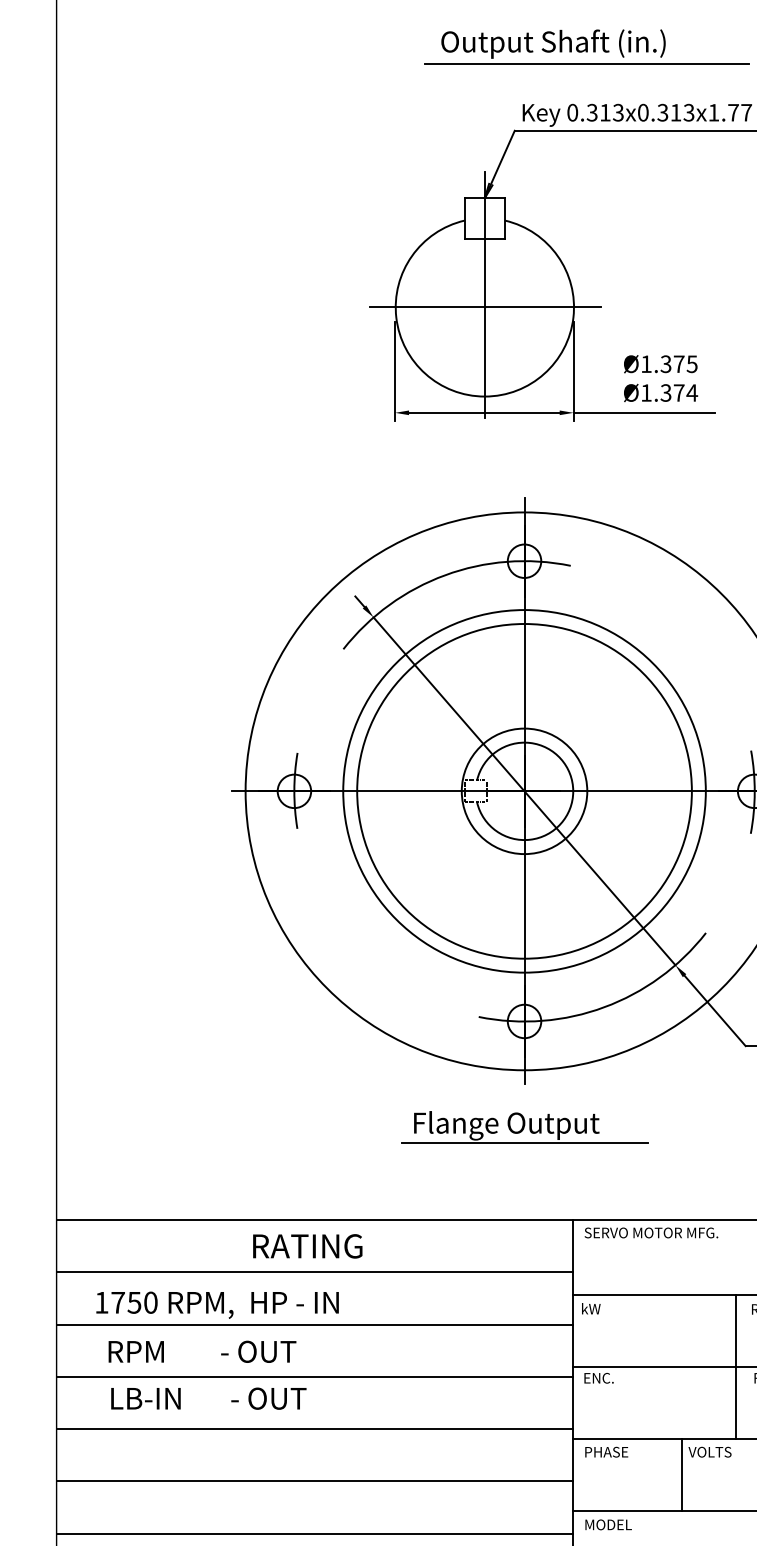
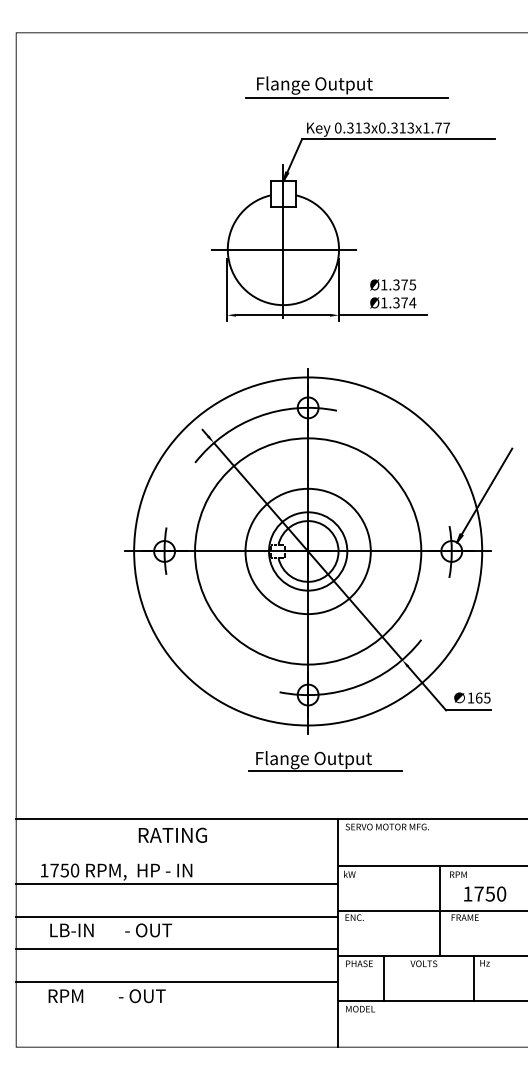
text: (553, 44) -> (326, 85), Output Shaft (in.) -> Flange Output
circle: (523, 791) -> (307, 551), size x0.6
part: (525, 1127) -> (325, 761), moved
line: (315, 1272) -> (177, 851), removed
text: (201, 1352) -> (106, 996), moved
line: (682, 1474) -> (384, 977), moved
line: (315, 1533) -> (177, 1014), removed

